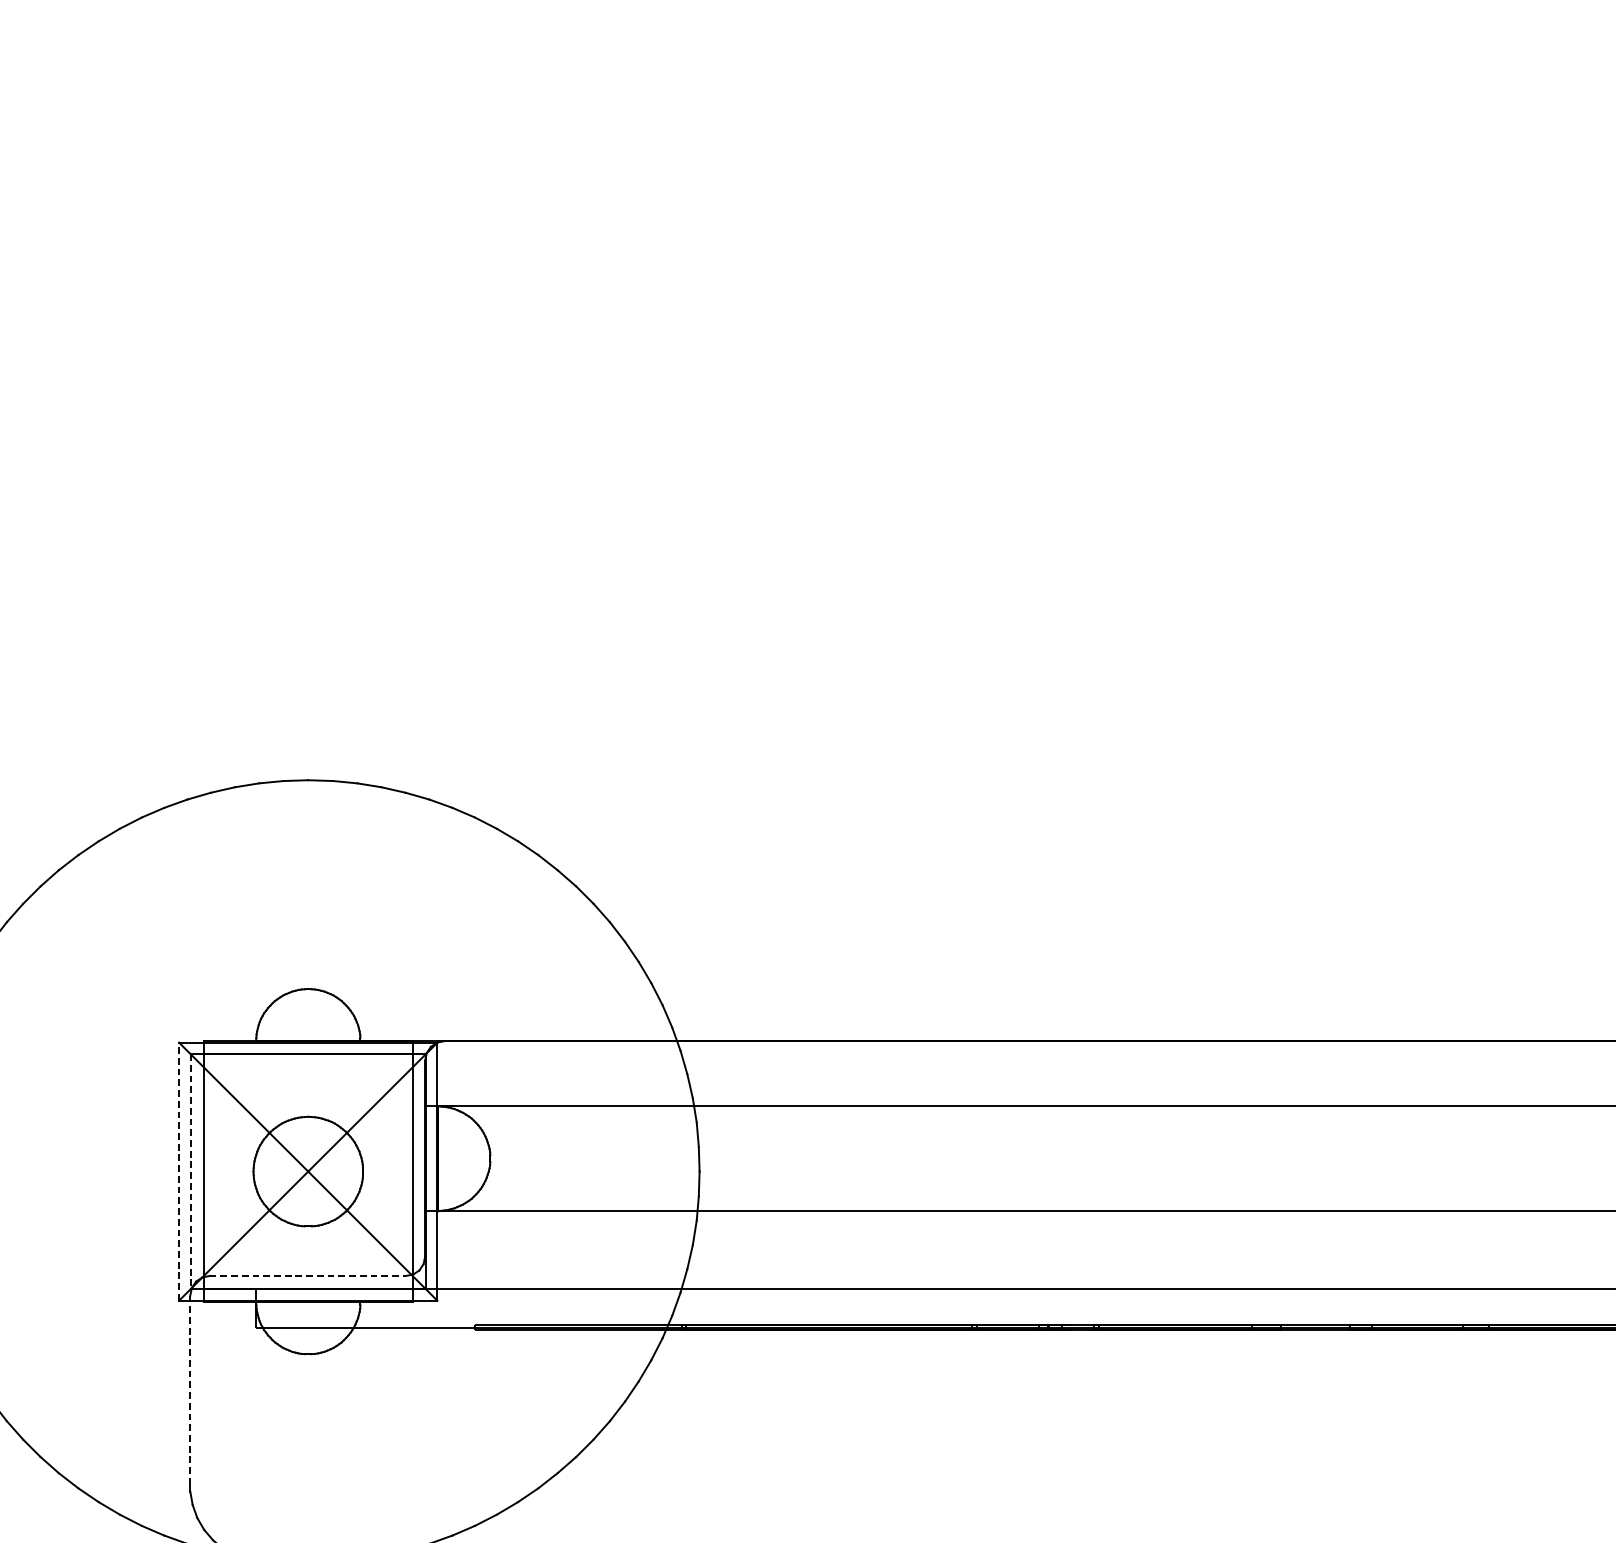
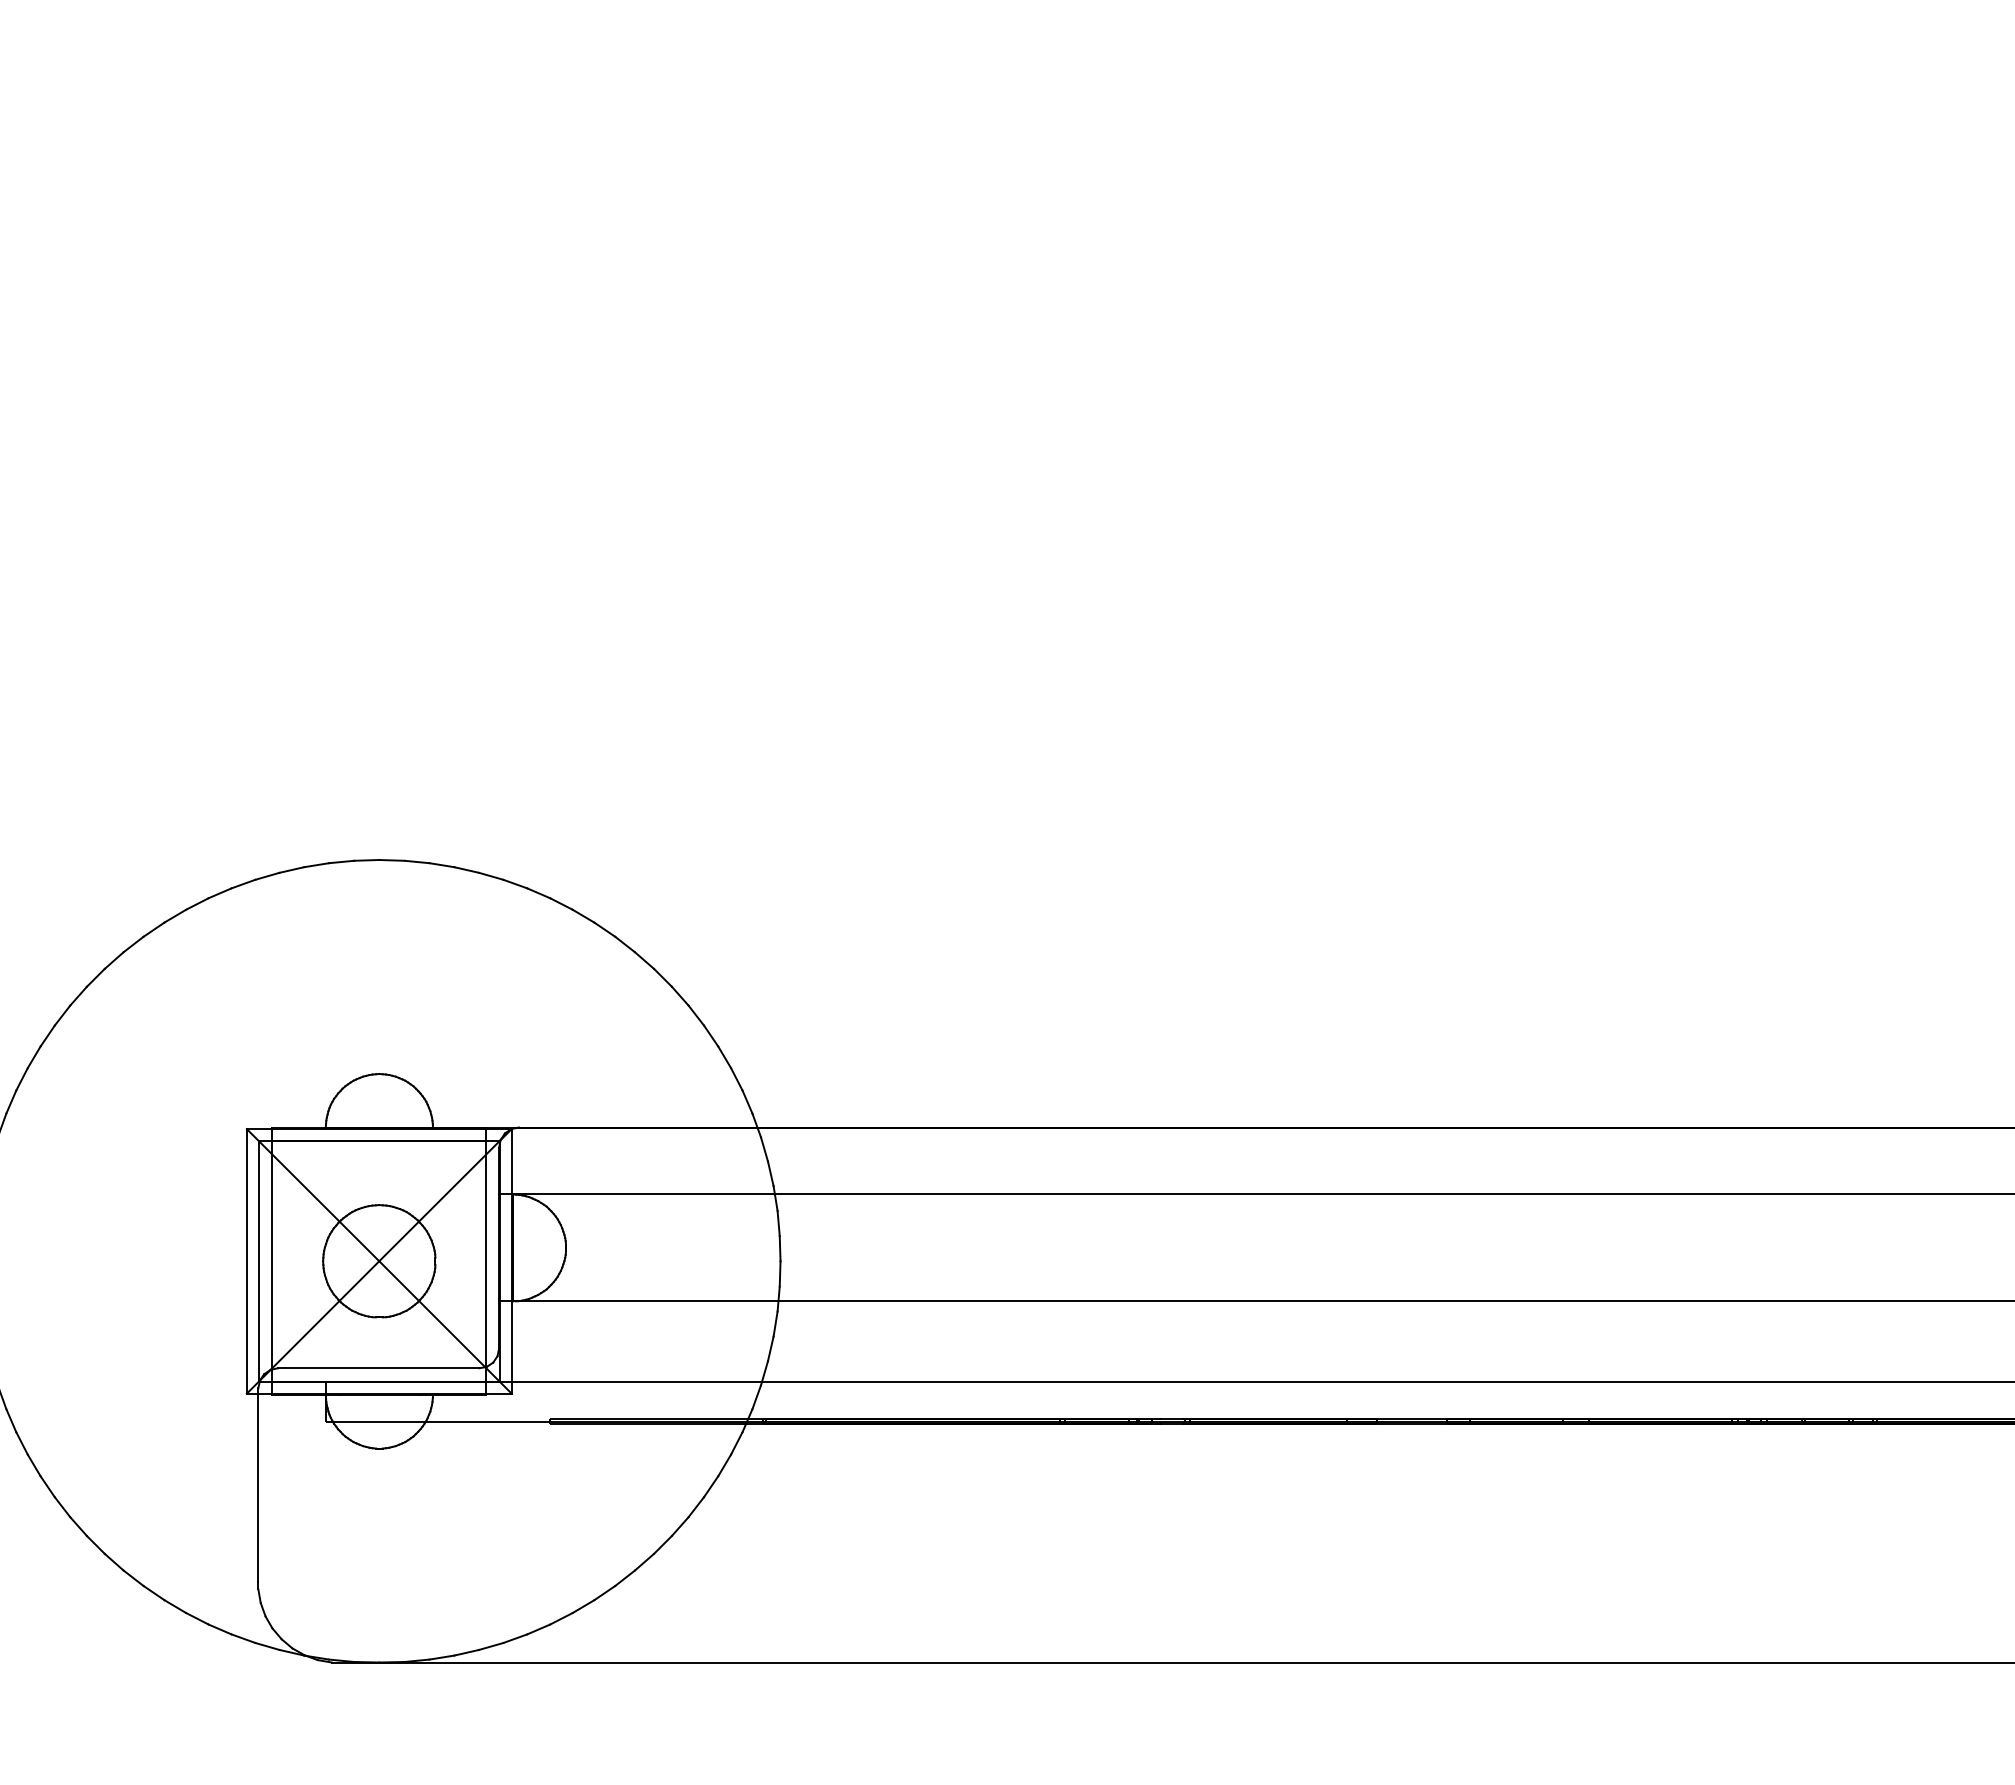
line: (178, 1170) -> (246, 1260), dashed -> solid
line: (190, 1171) -> (258, 1261), dashed -> solid
line: (307, 1276) -> (378, 1368), dashed -> solid
line: (190, 1390) -> (258, 1485), dashed -> solid

